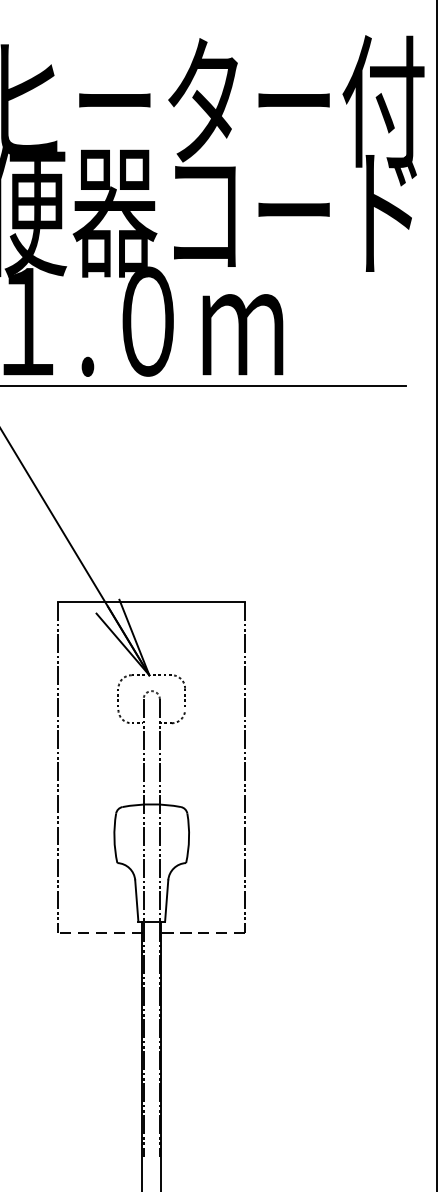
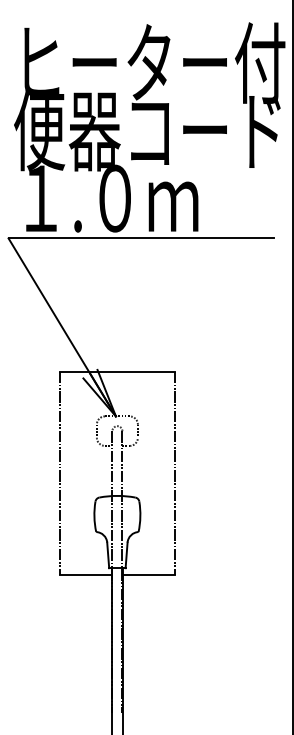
line: (101, 933) -> (86, 575), dashed -> solid
line: (202, 933) -> (148, 575), dashed -> solid

